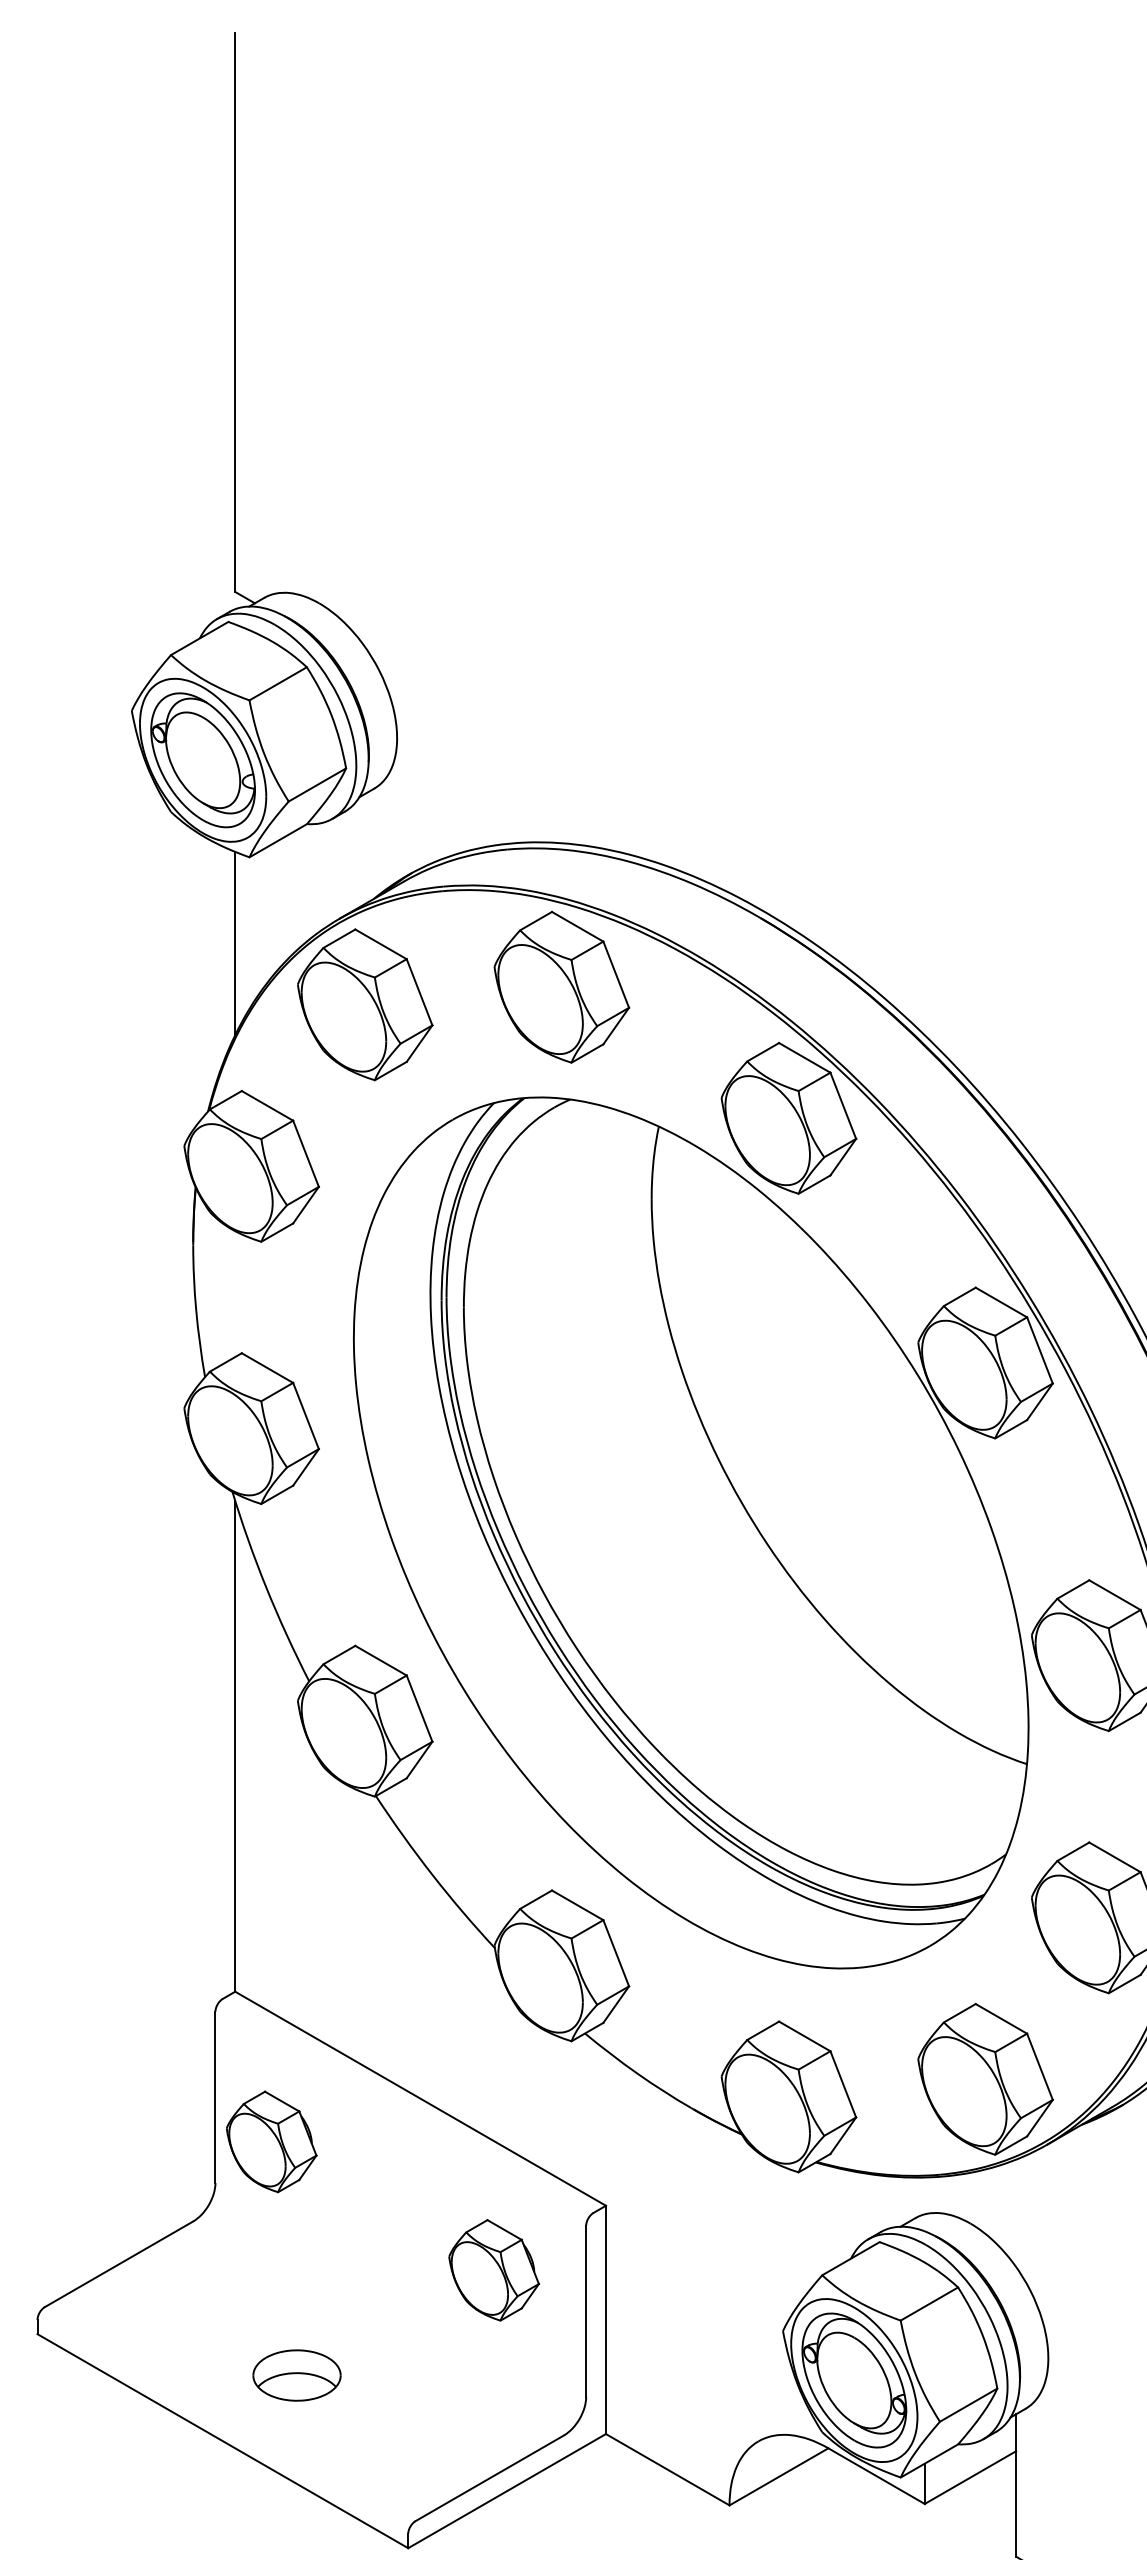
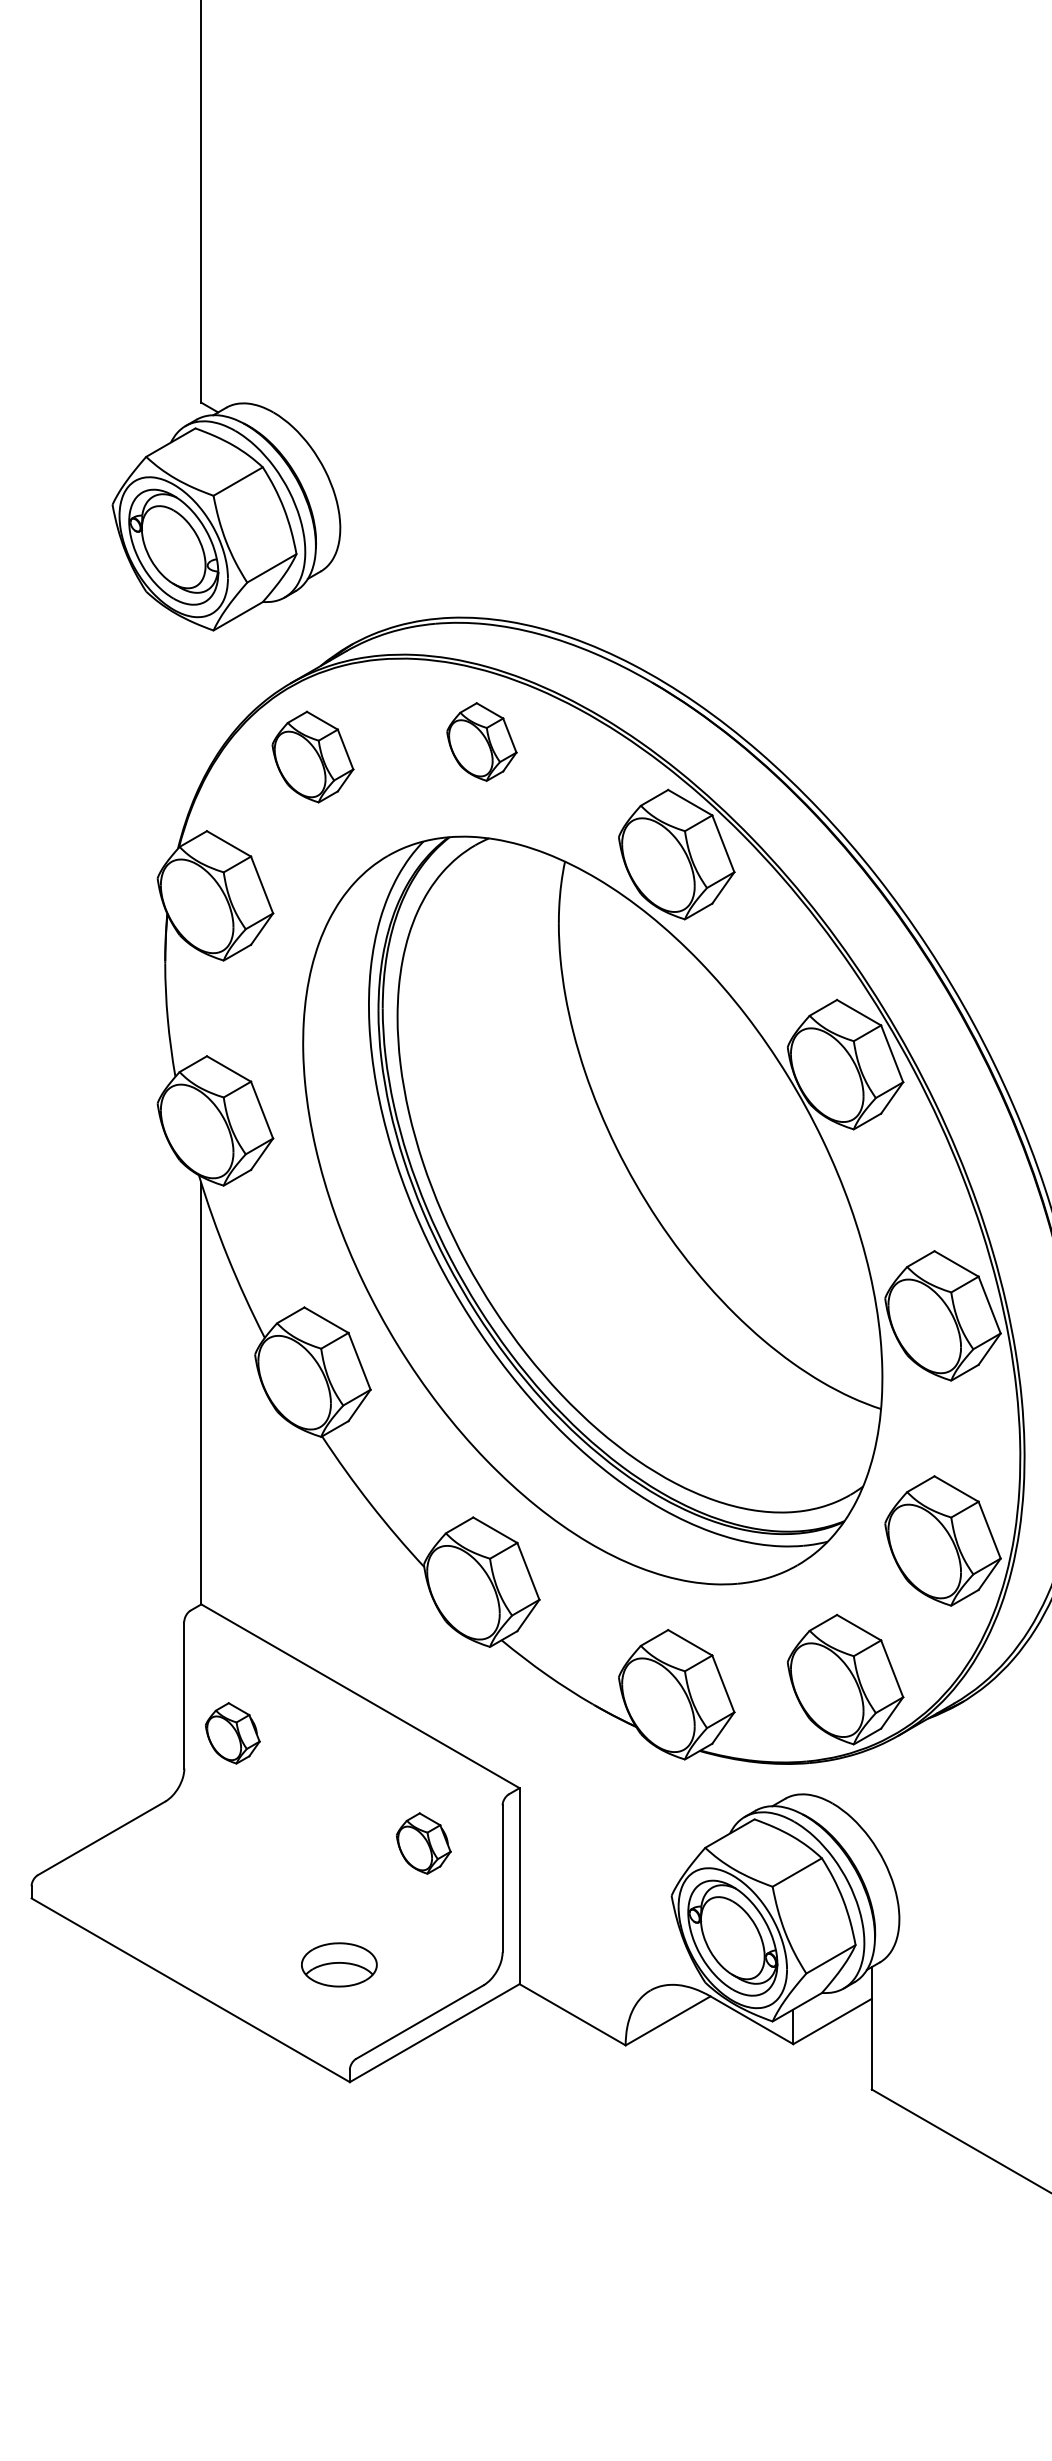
line: (235, 943) -> (201, 704), removed
part: (561, 986) -> (481, 741), size x0.6
part: (364, 1004) -> (312, 756), size x0.7
part: (271, 2142) -> (232, 1733), size x0.7
part: (494, 2270) -> (423, 1843), size x0.7
part: (297, 2375) -> (339, 1964), moved

